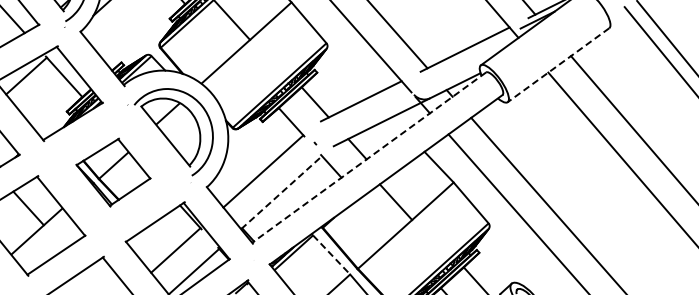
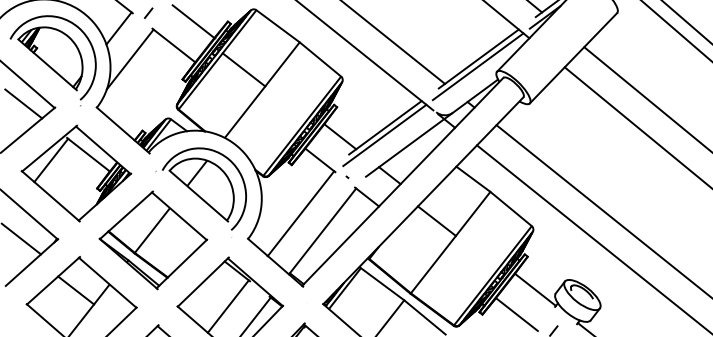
line: (462, 56) -> (477, 66), added
line: (558, 65) -> (573, 58), dashed -> solid
line: (359, 108) -> (384, 135), added
line: (368, 157) -> (402, 181), dashed -> solid
part: (113, 172) -> (153, 240), size x1.43
line: (281, 192) -> (322, 231), dashed -> solid
line: (331, 255) -> (382, 284), dashed -> solid

